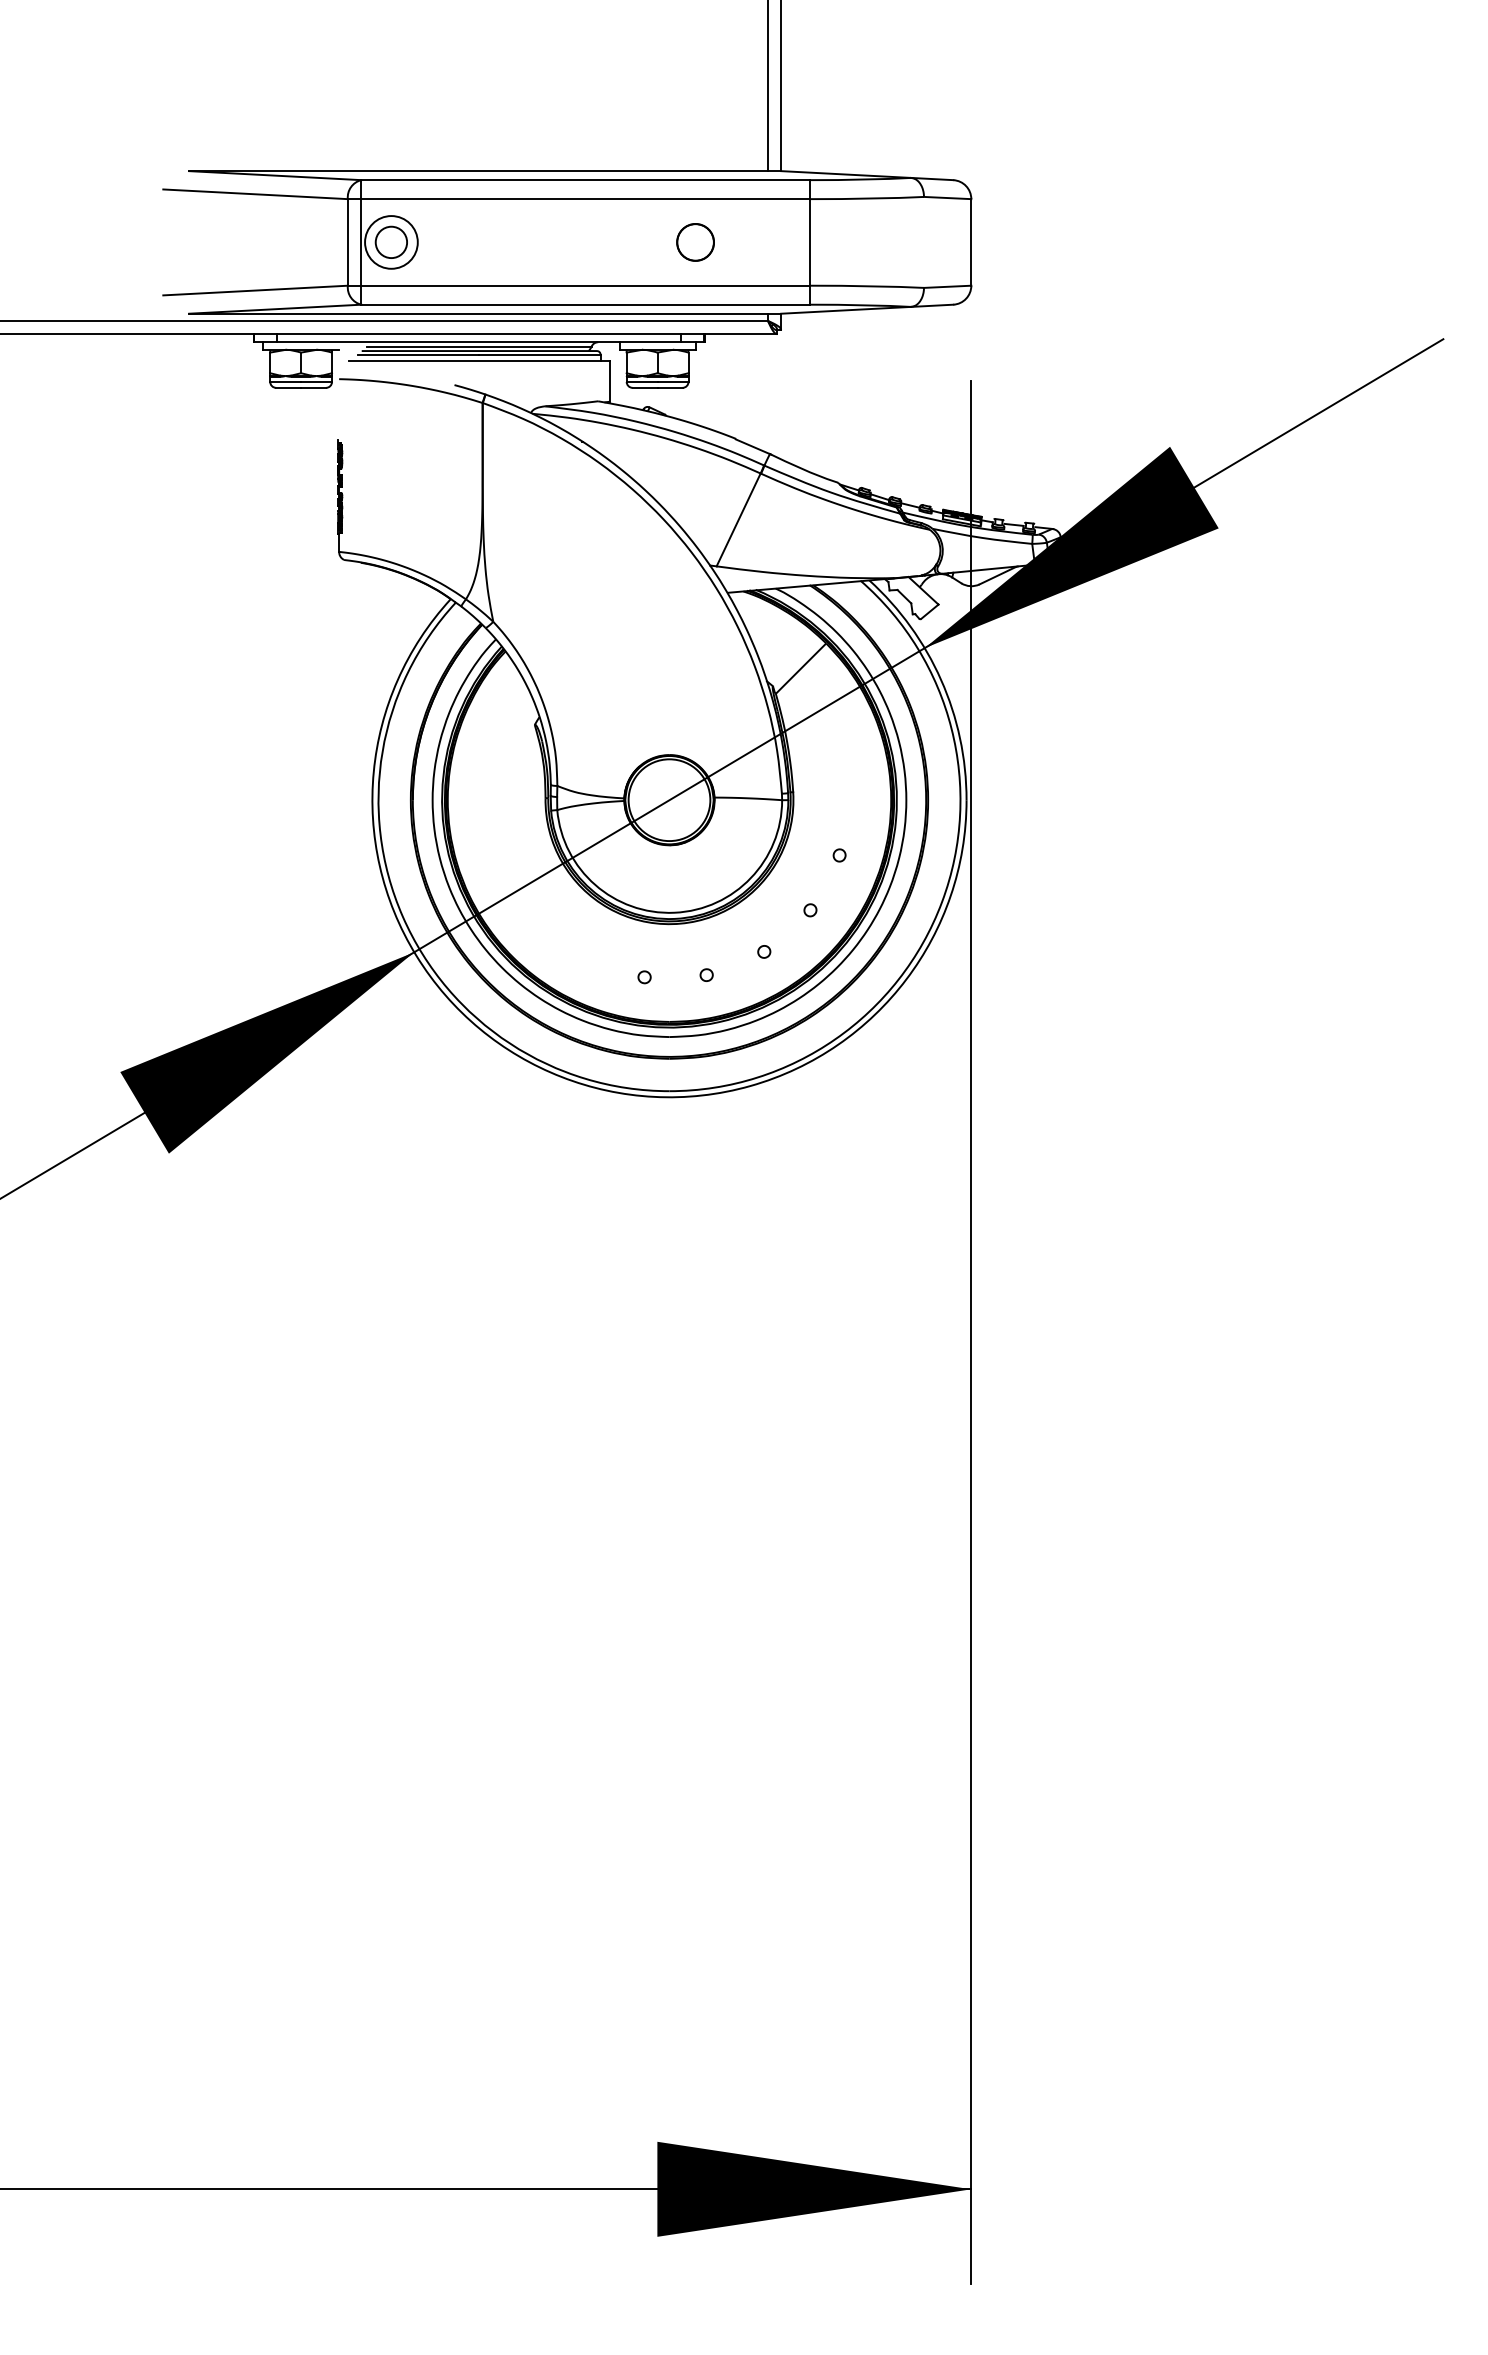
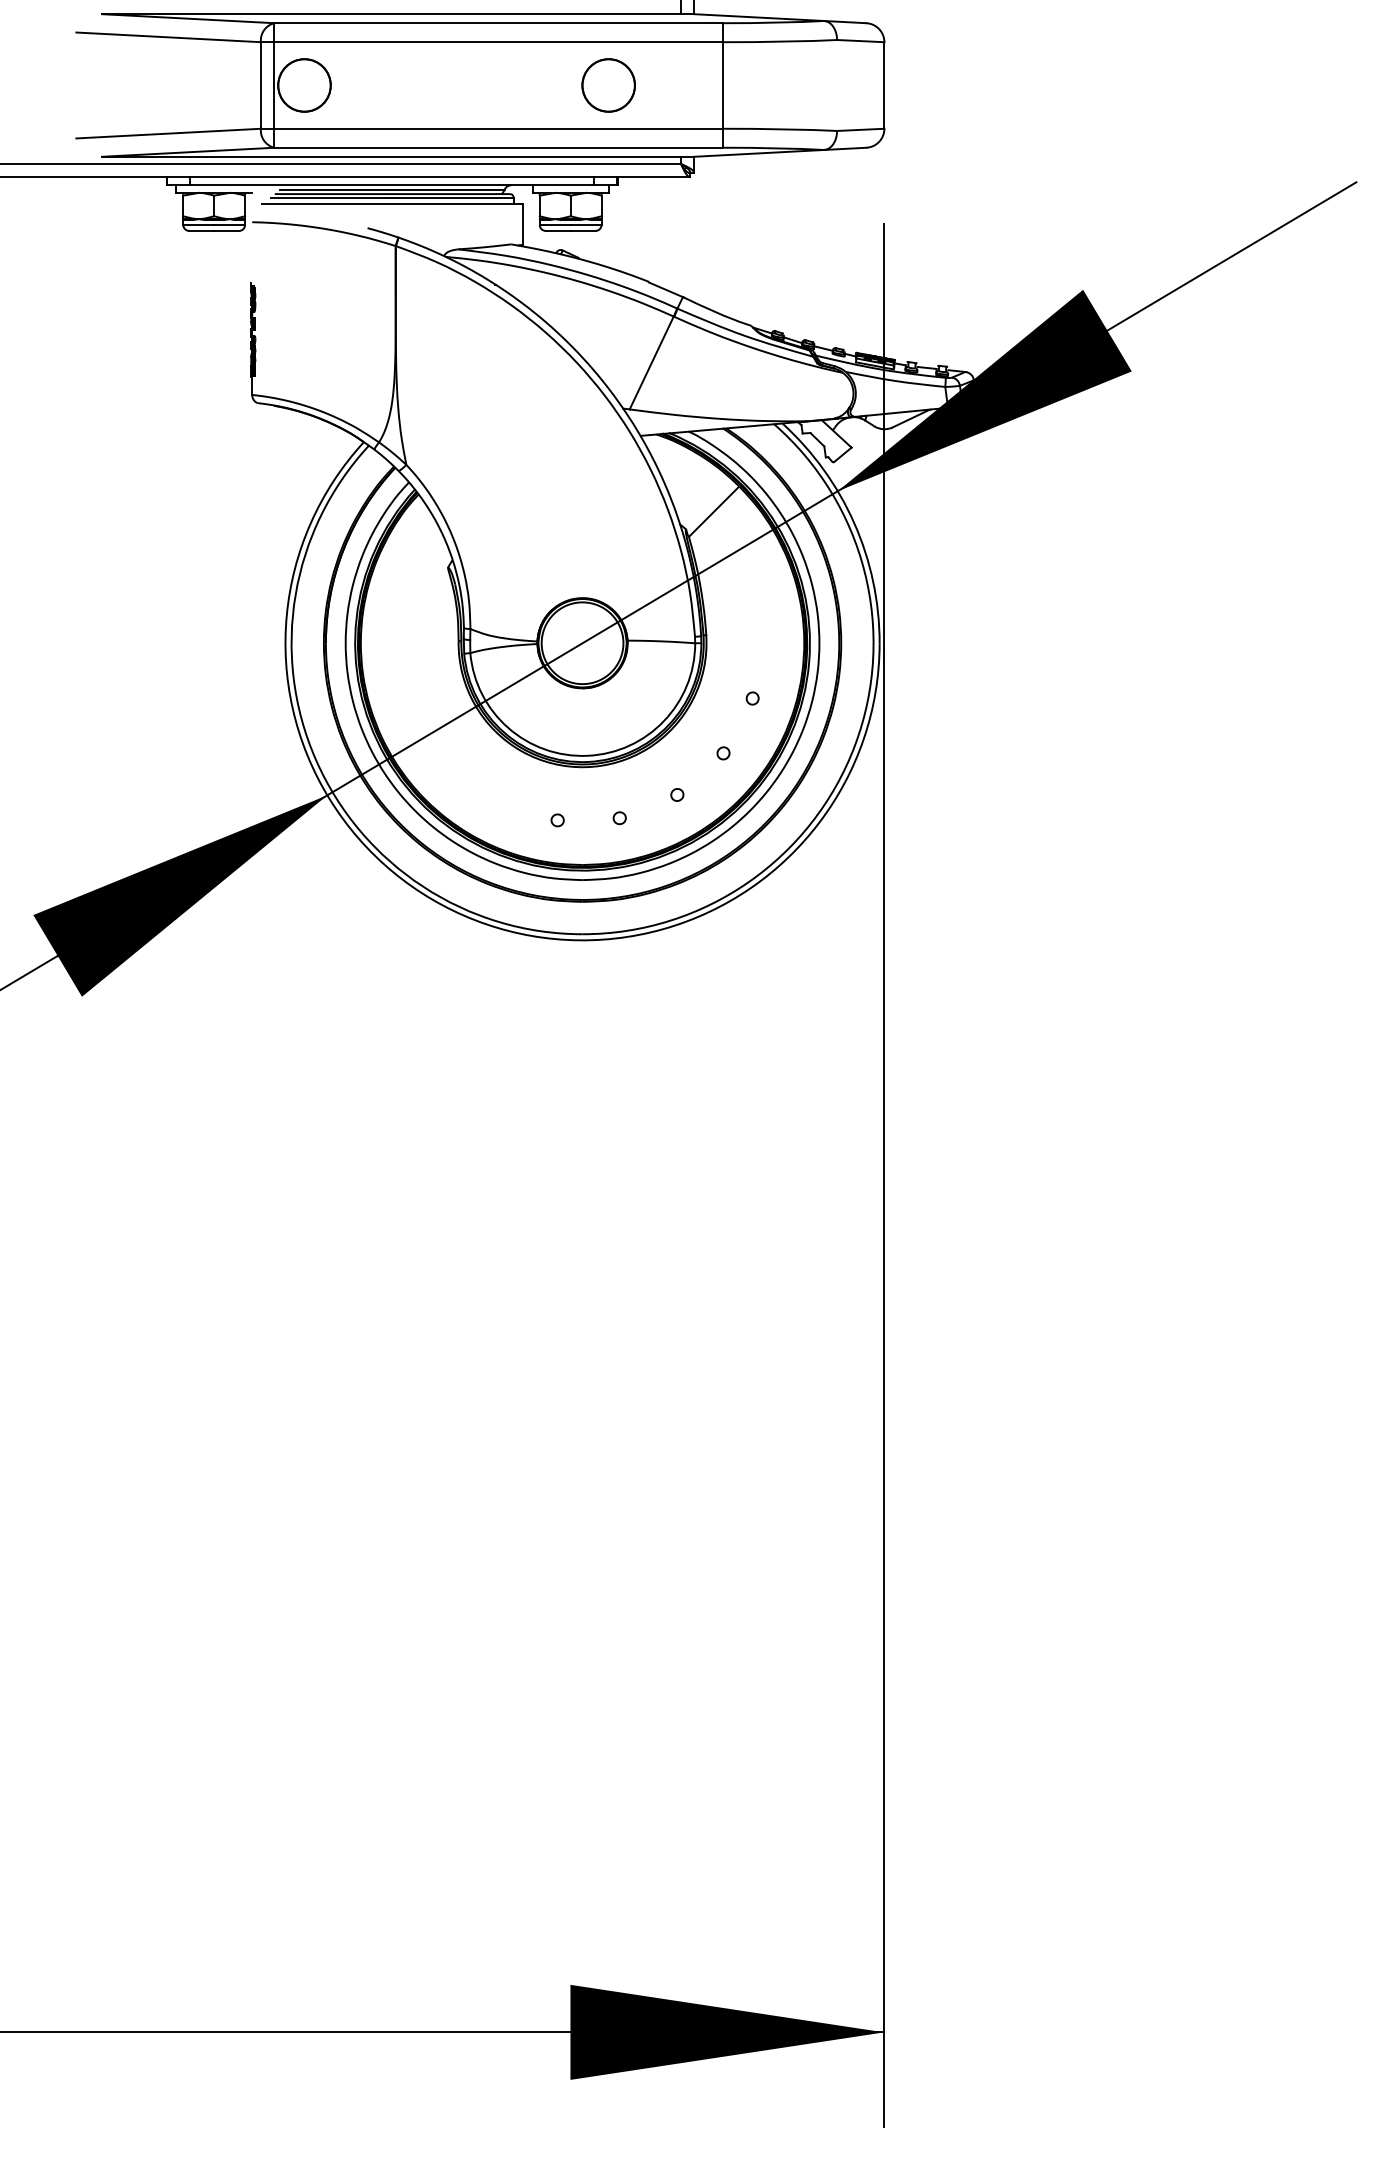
circle: (391, 242) -> (304, 85), size x1.67
circle: (695, 242) -> (608, 85), size x1.43

